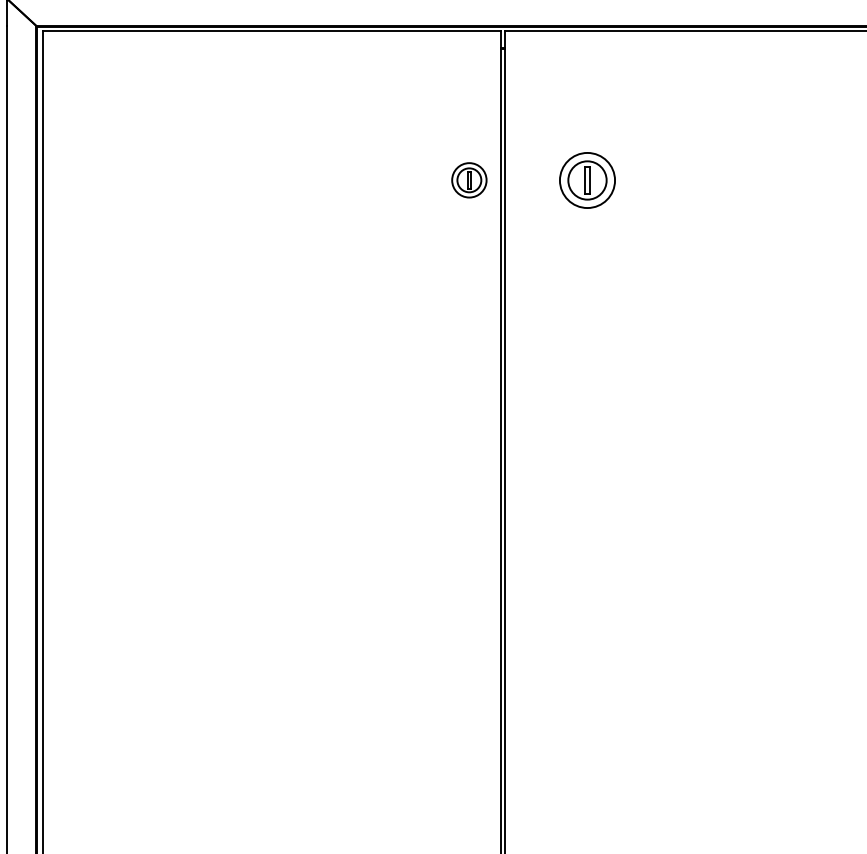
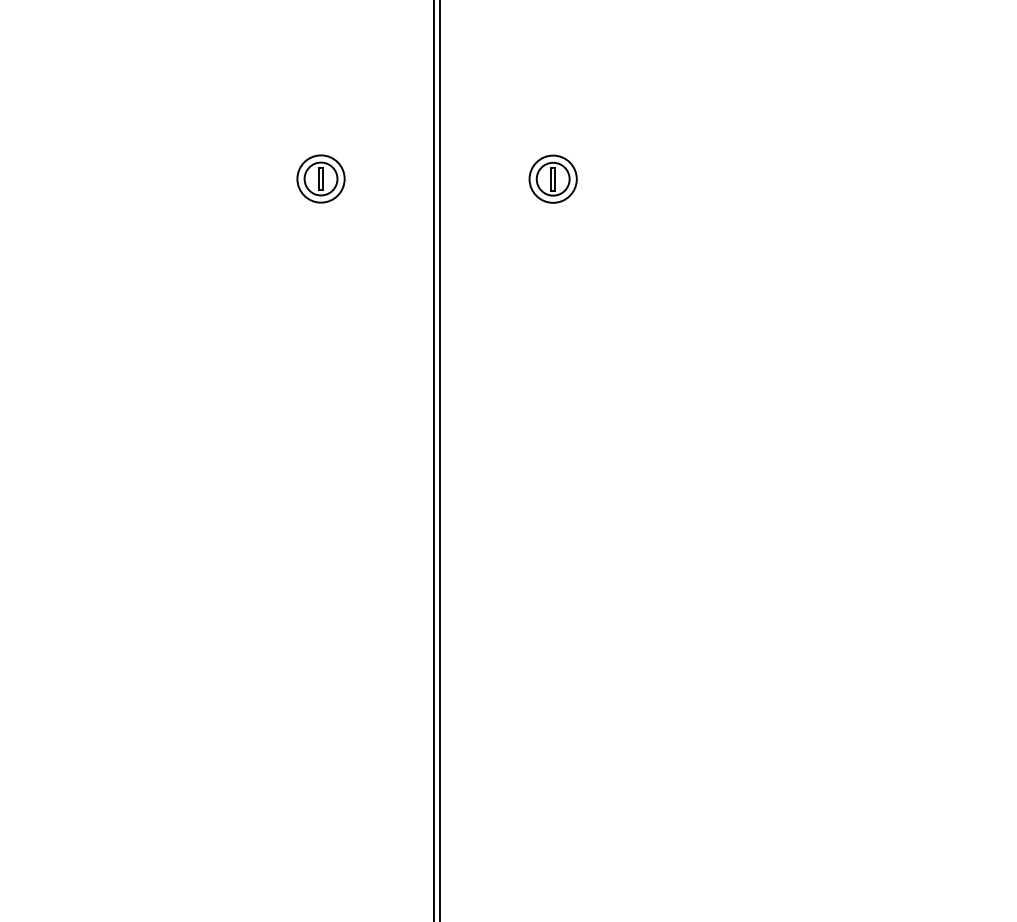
part: (469, 180) -> (321, 179), moved
part: (587, 180) -> (553, 179), size x0.62

